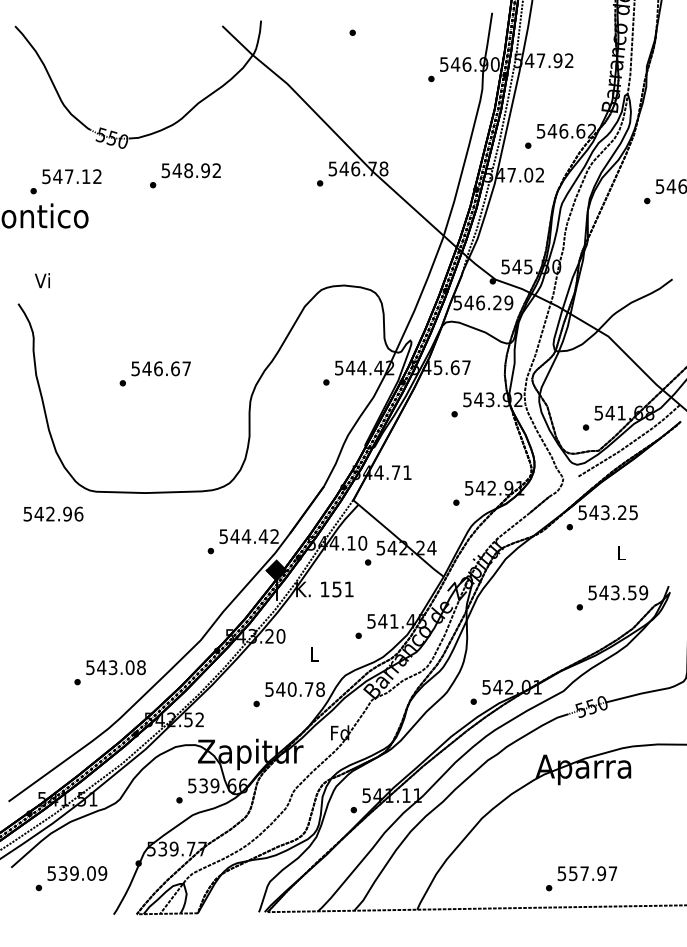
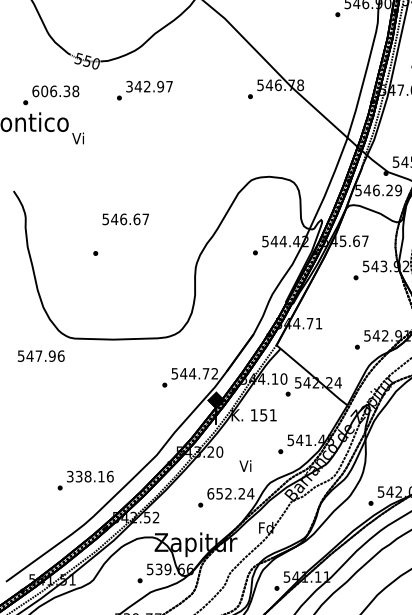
text: (191, 170) -> (149, 86), 548.92 -> 342.97
text: (71, 176) -> (55, 91), 547.12 -> 606.38
text: (42, 280) -> (78, 138), moved
text: (160, 368) -> (125, 219), moved
text: (50, 513) -> (38, 355), 542.96 -> 547.96
text: (263, 536) -> (206, 373), 544.42 -> 544.72
text: (313, 653) -> (245, 465), L -> Vi
text: (115, 667) -> (89, 476), 543.08 -> 338.16
text: (295, 689) -> (231, 493), 540.78 -> 652.24

